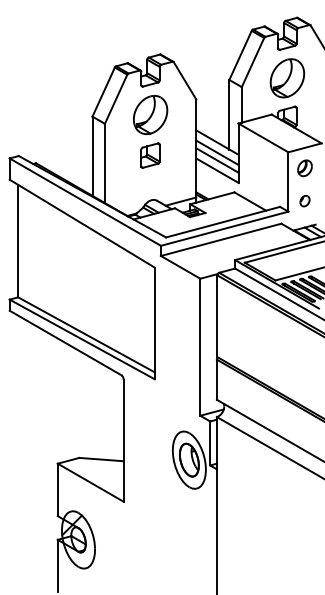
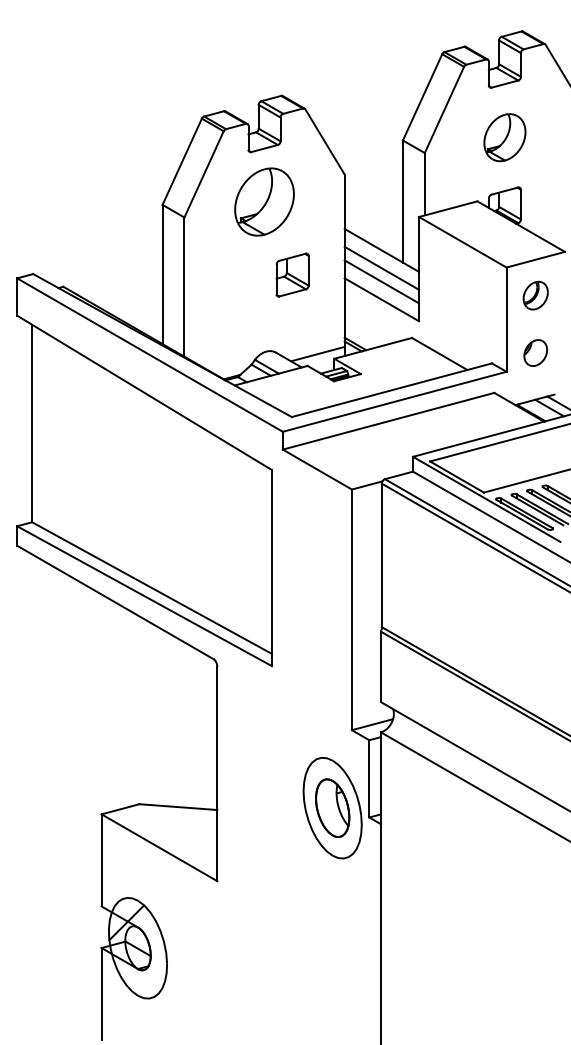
part: (287, 78) -> (505, 137), size x0.7
part: (150, 155) -> (292, 274), moved
part: (304, 201) -> (534, 353), size x1.4

